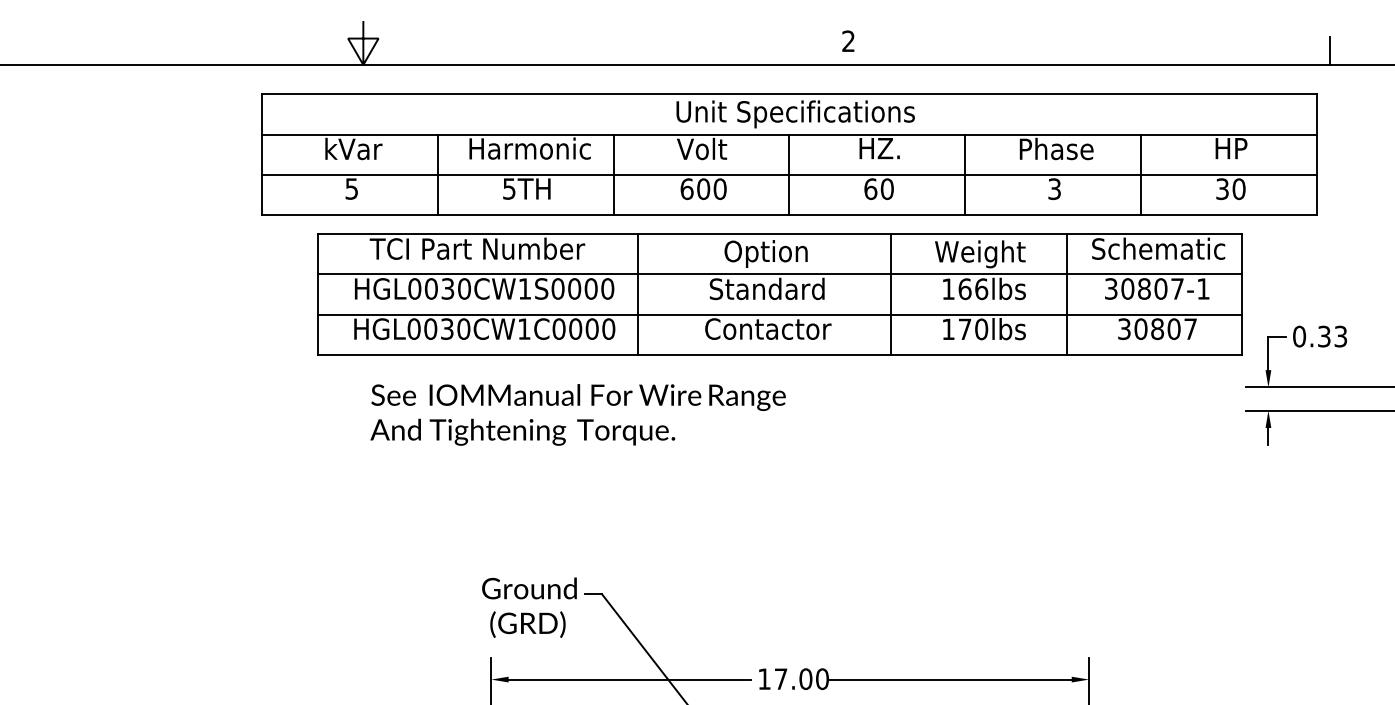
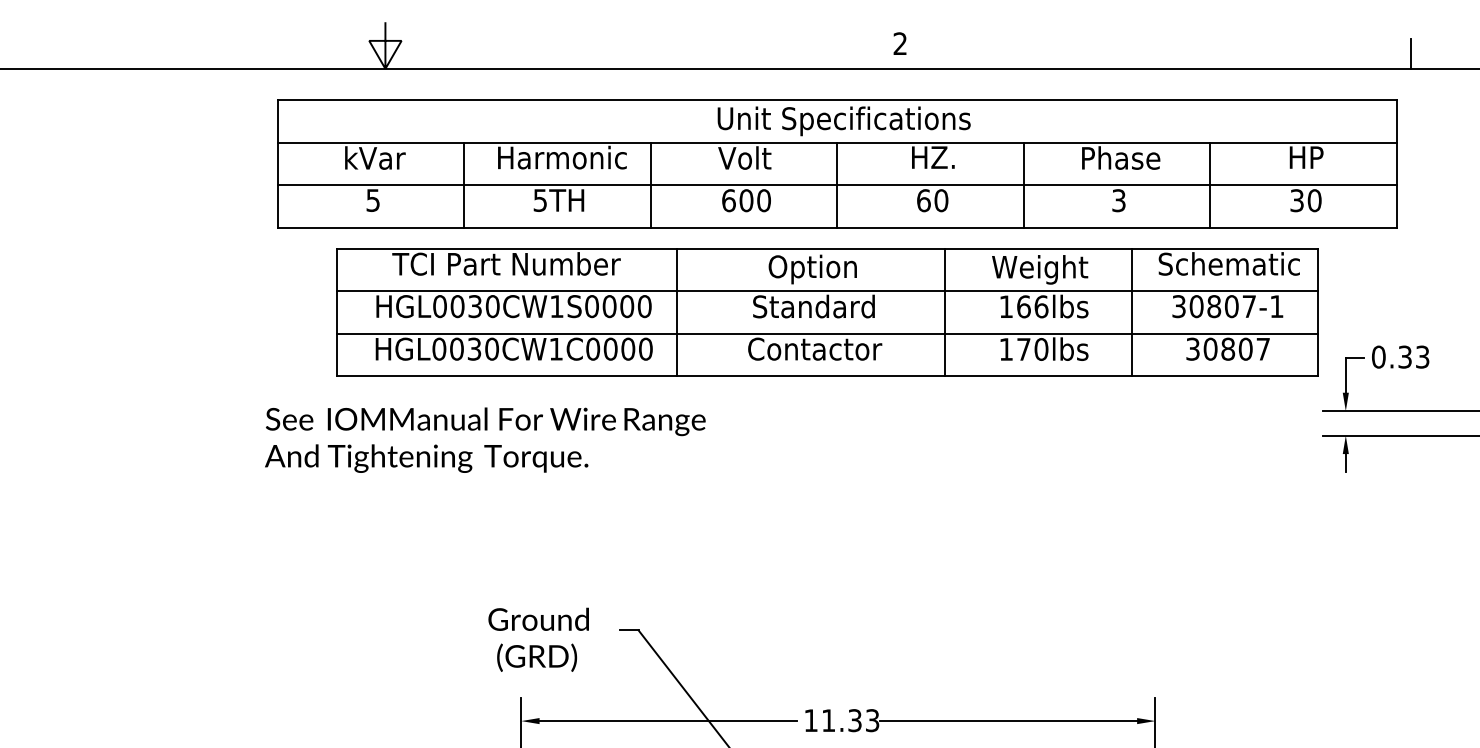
text: (578, 414) -> (485, 439), moved
text: (529, 607) -> (538, 639), moved
text: (801, 679) -> (850, 720), 17.00 -> 11.33

